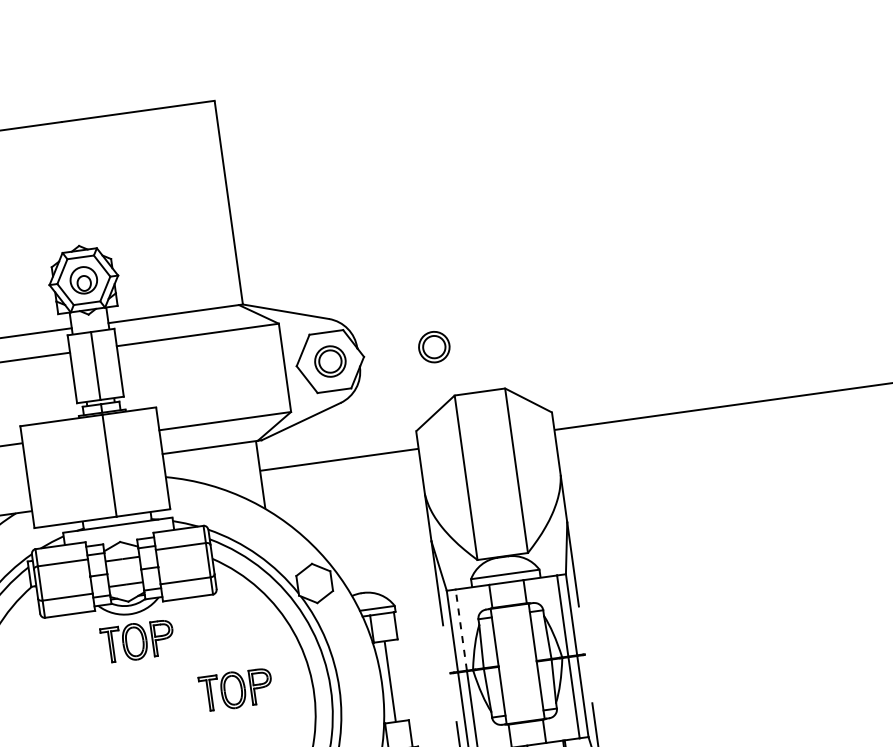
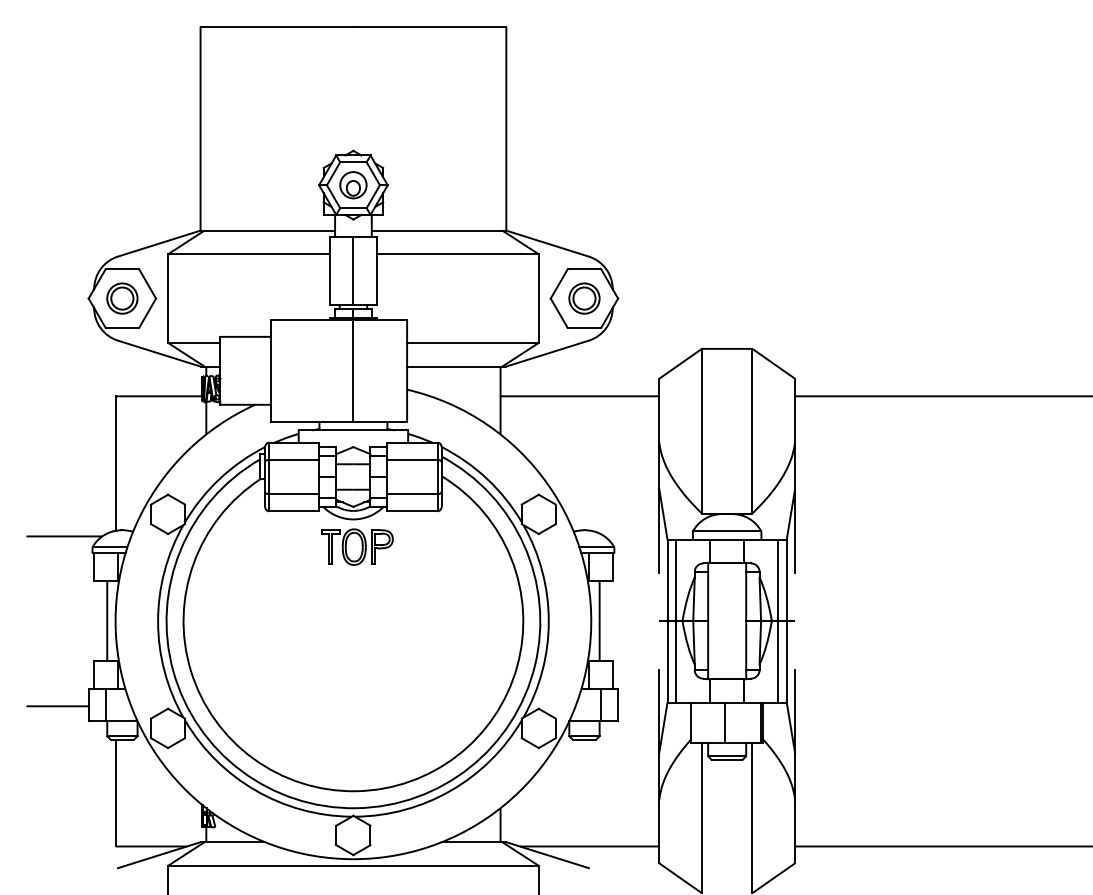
part: (434, 347) -> (688, 298), removed
line: (461, 630) -> (676, 580), dashed -> solid
part: (236, 689) -> (447, 607), removed

